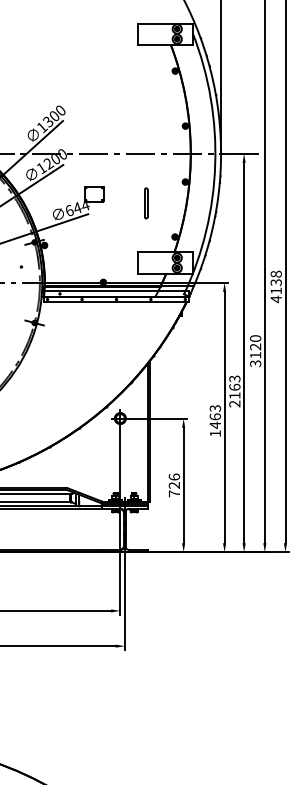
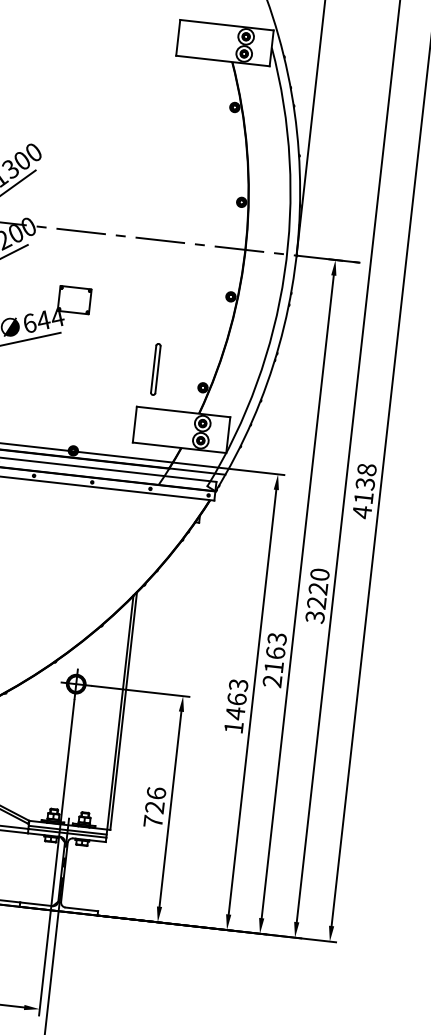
line: (145, 203) -> (154, 369), moved
text: (255, 355) -> (316, 603), 3120 -> 3220

